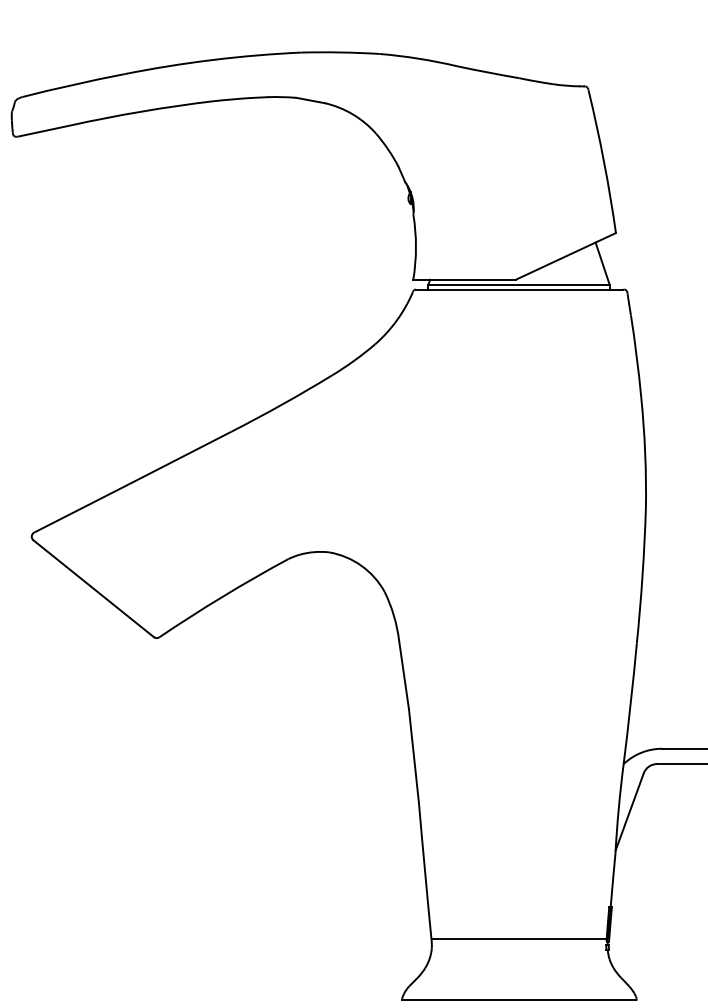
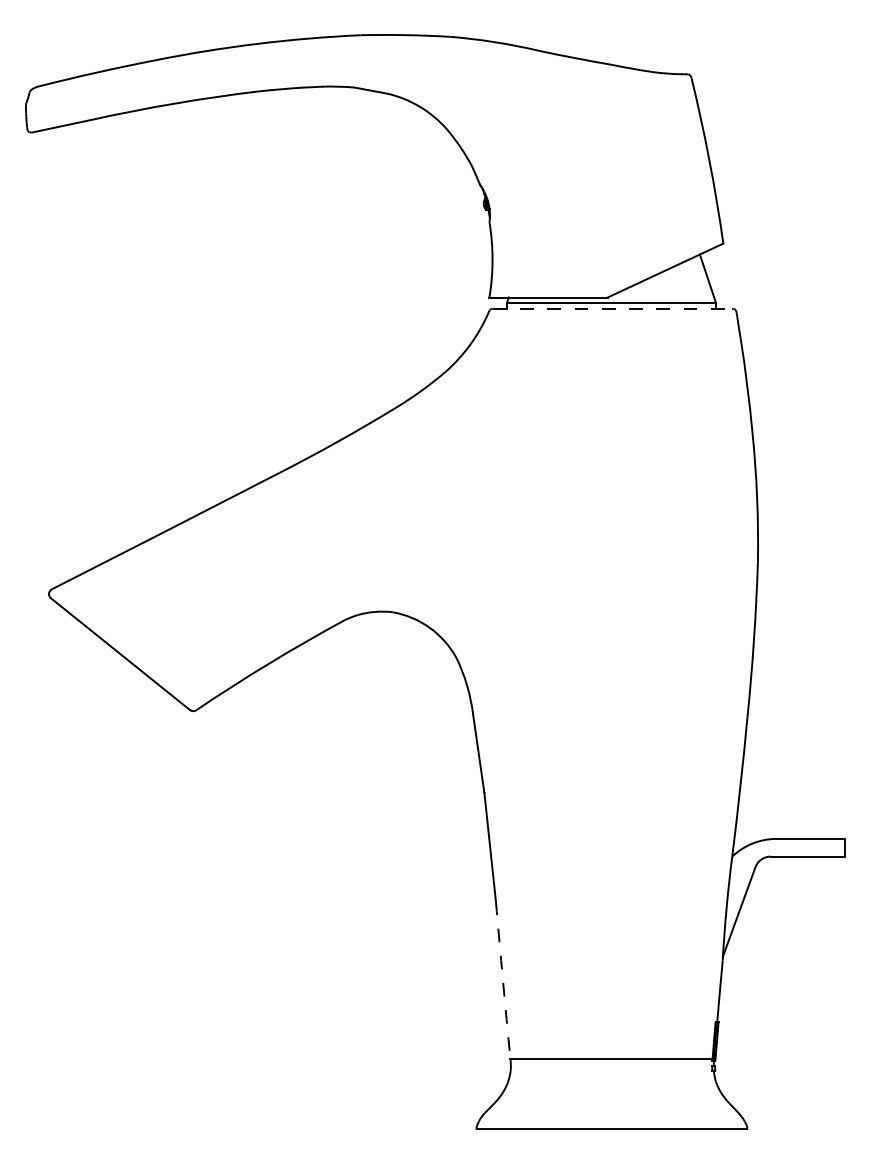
line: (519, 289) -> (612, 308), solid -> dashed
arc: (424, 871) -> (502, 980), solid -> dashed

